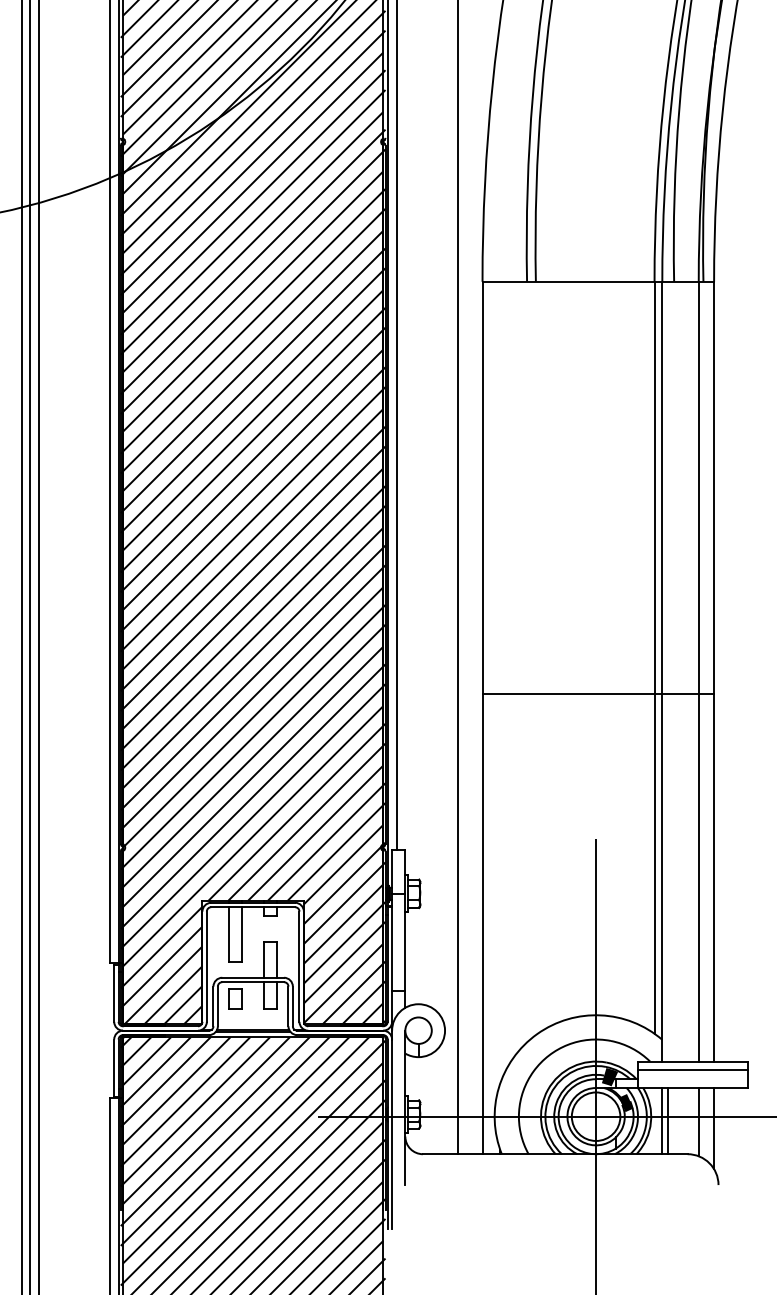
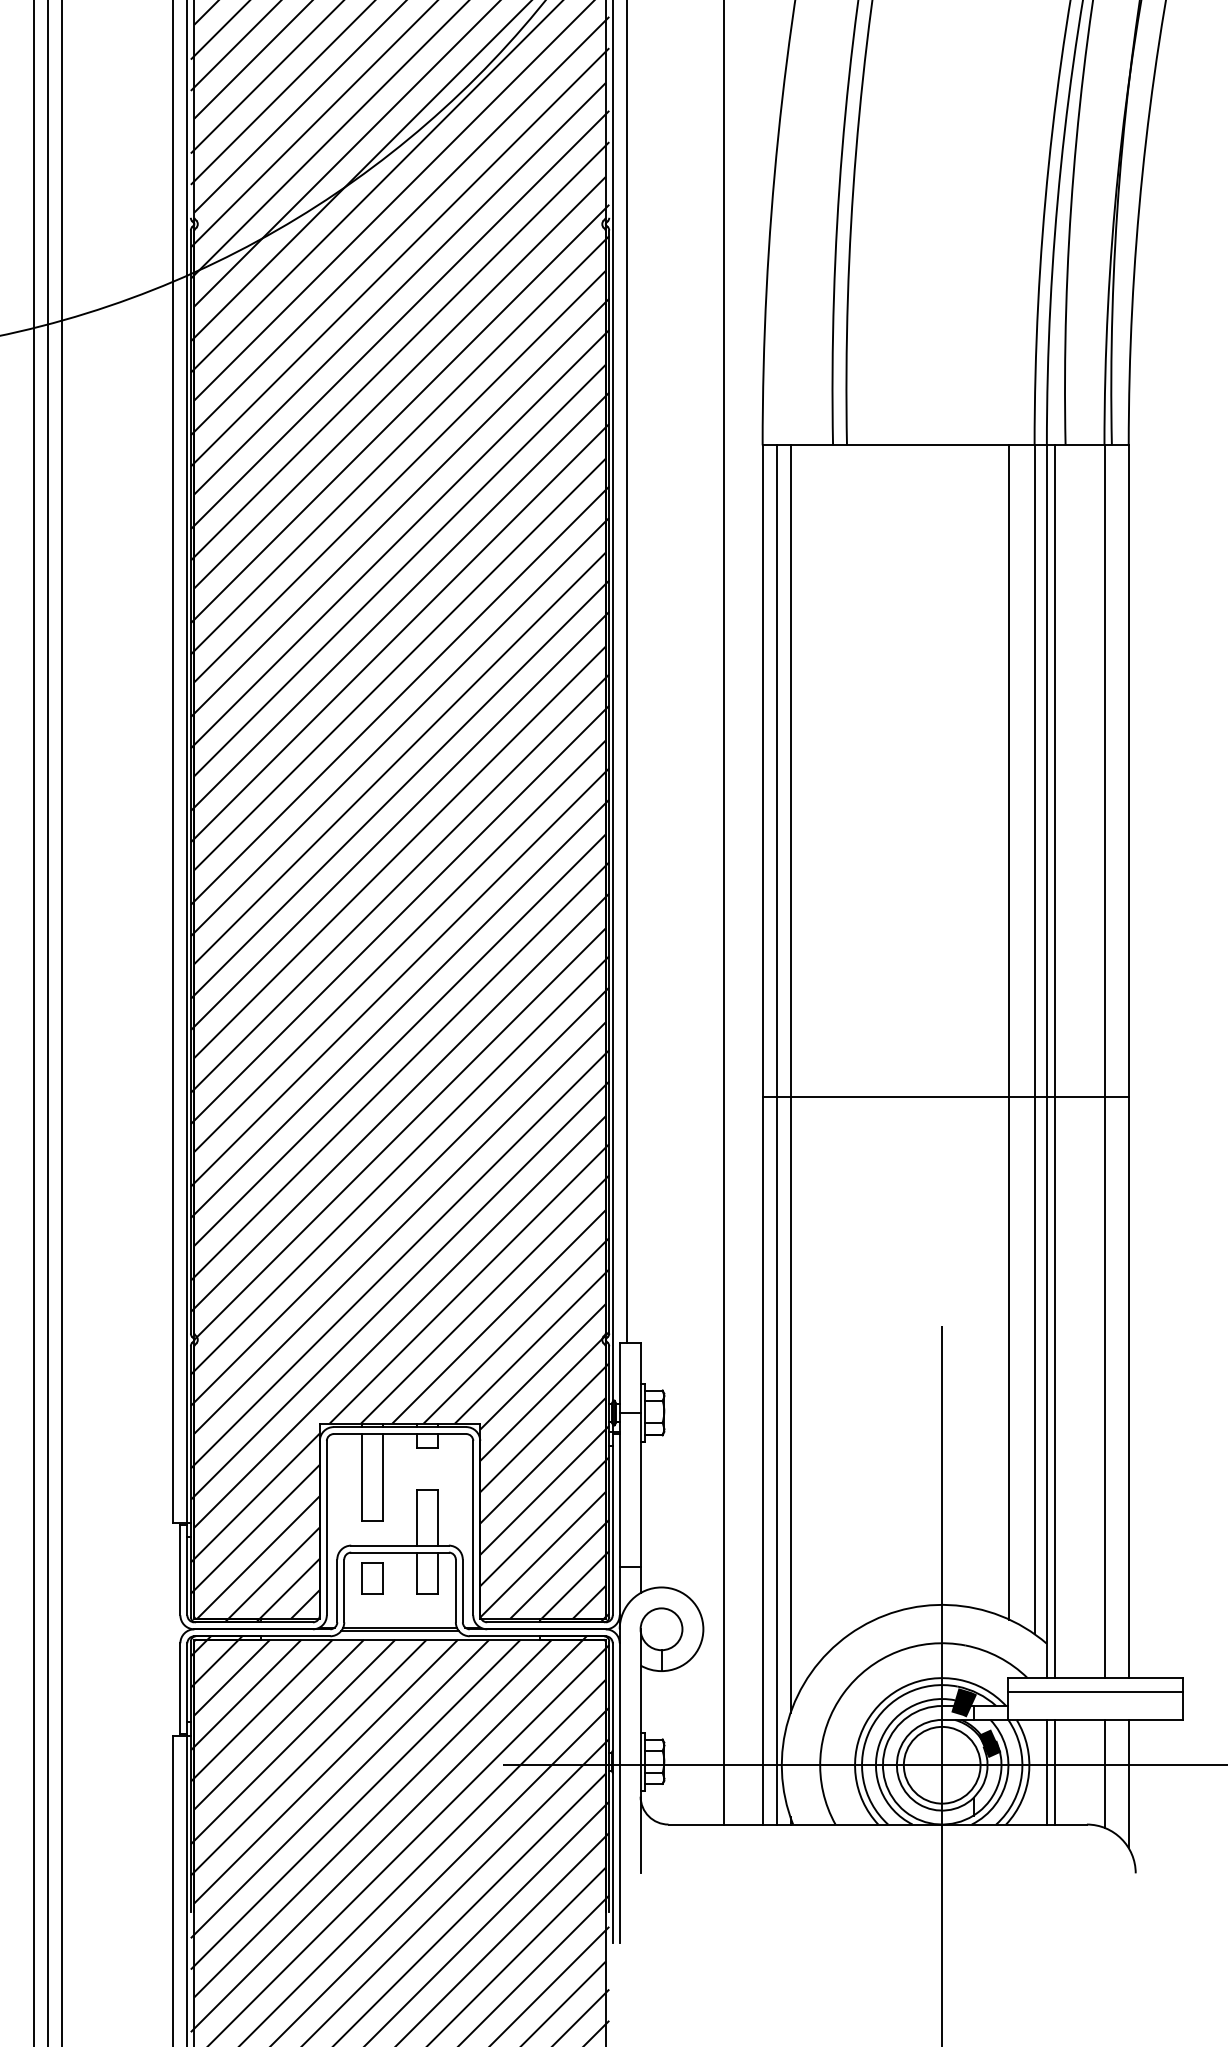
line: (638, 652) -> (1009, 1031), added
line: (667, 671) -> (1055, 1061), added
line: (500, 682) -> (791, 1078), added
line: (491, 717) -> (776, 1134), added

